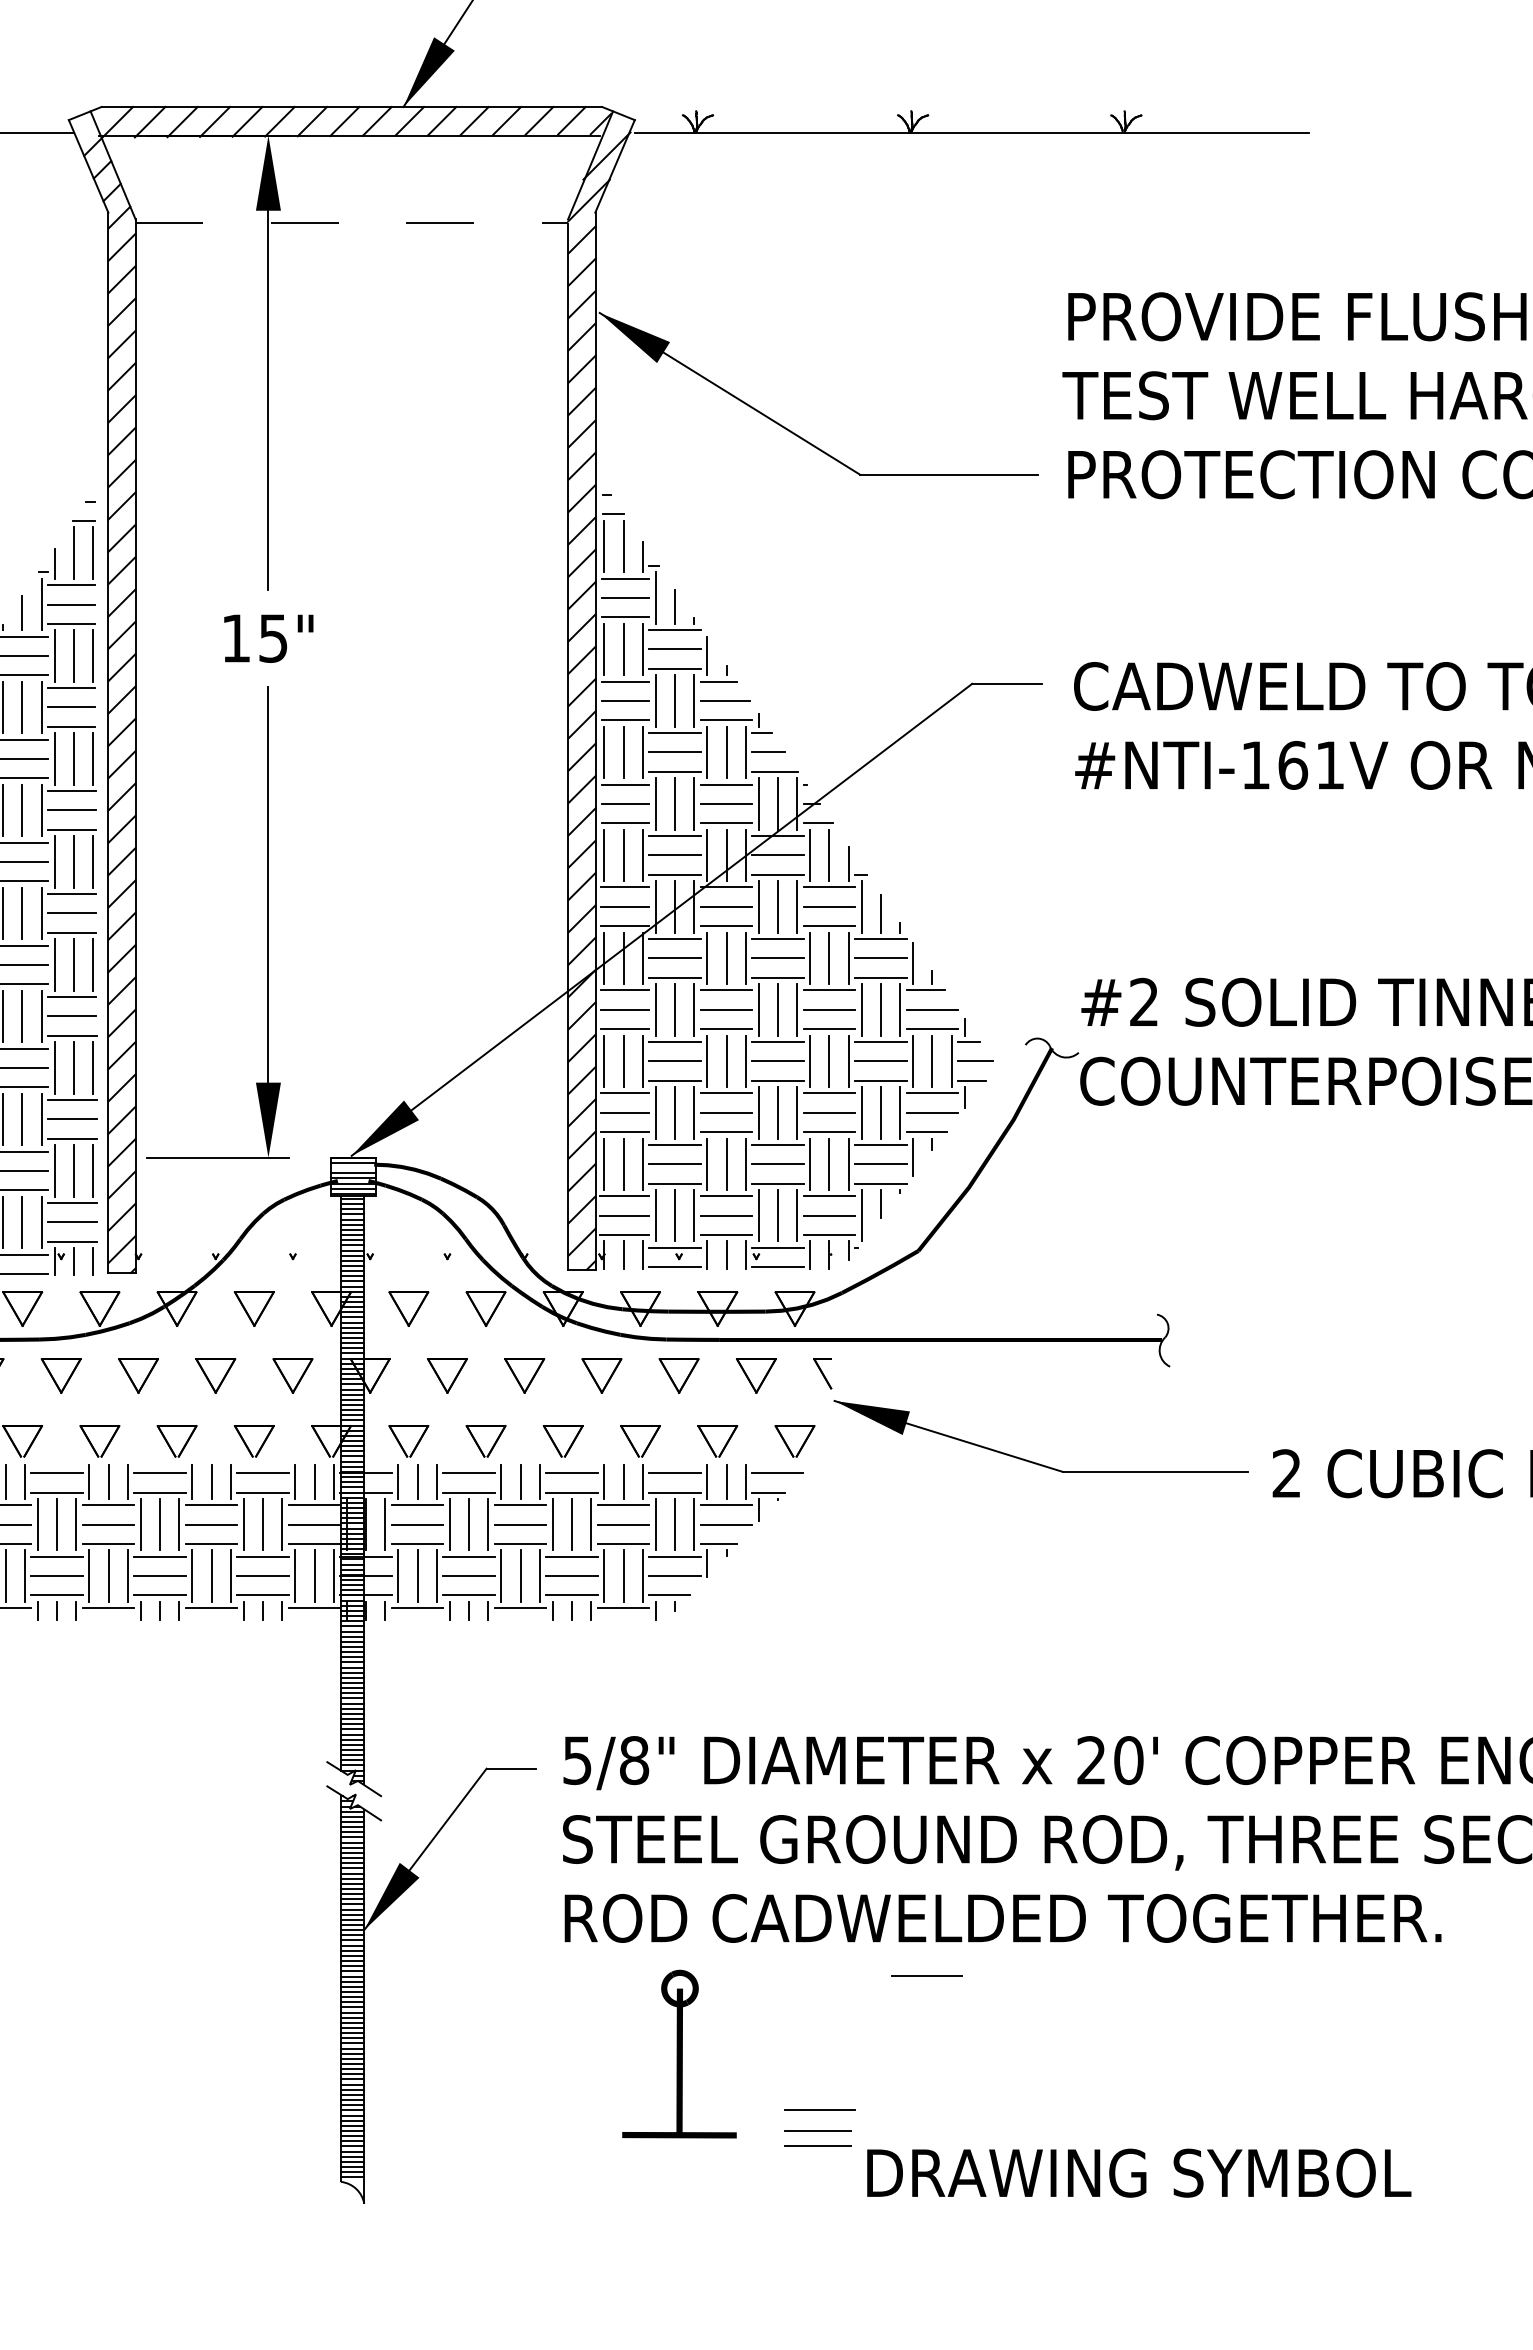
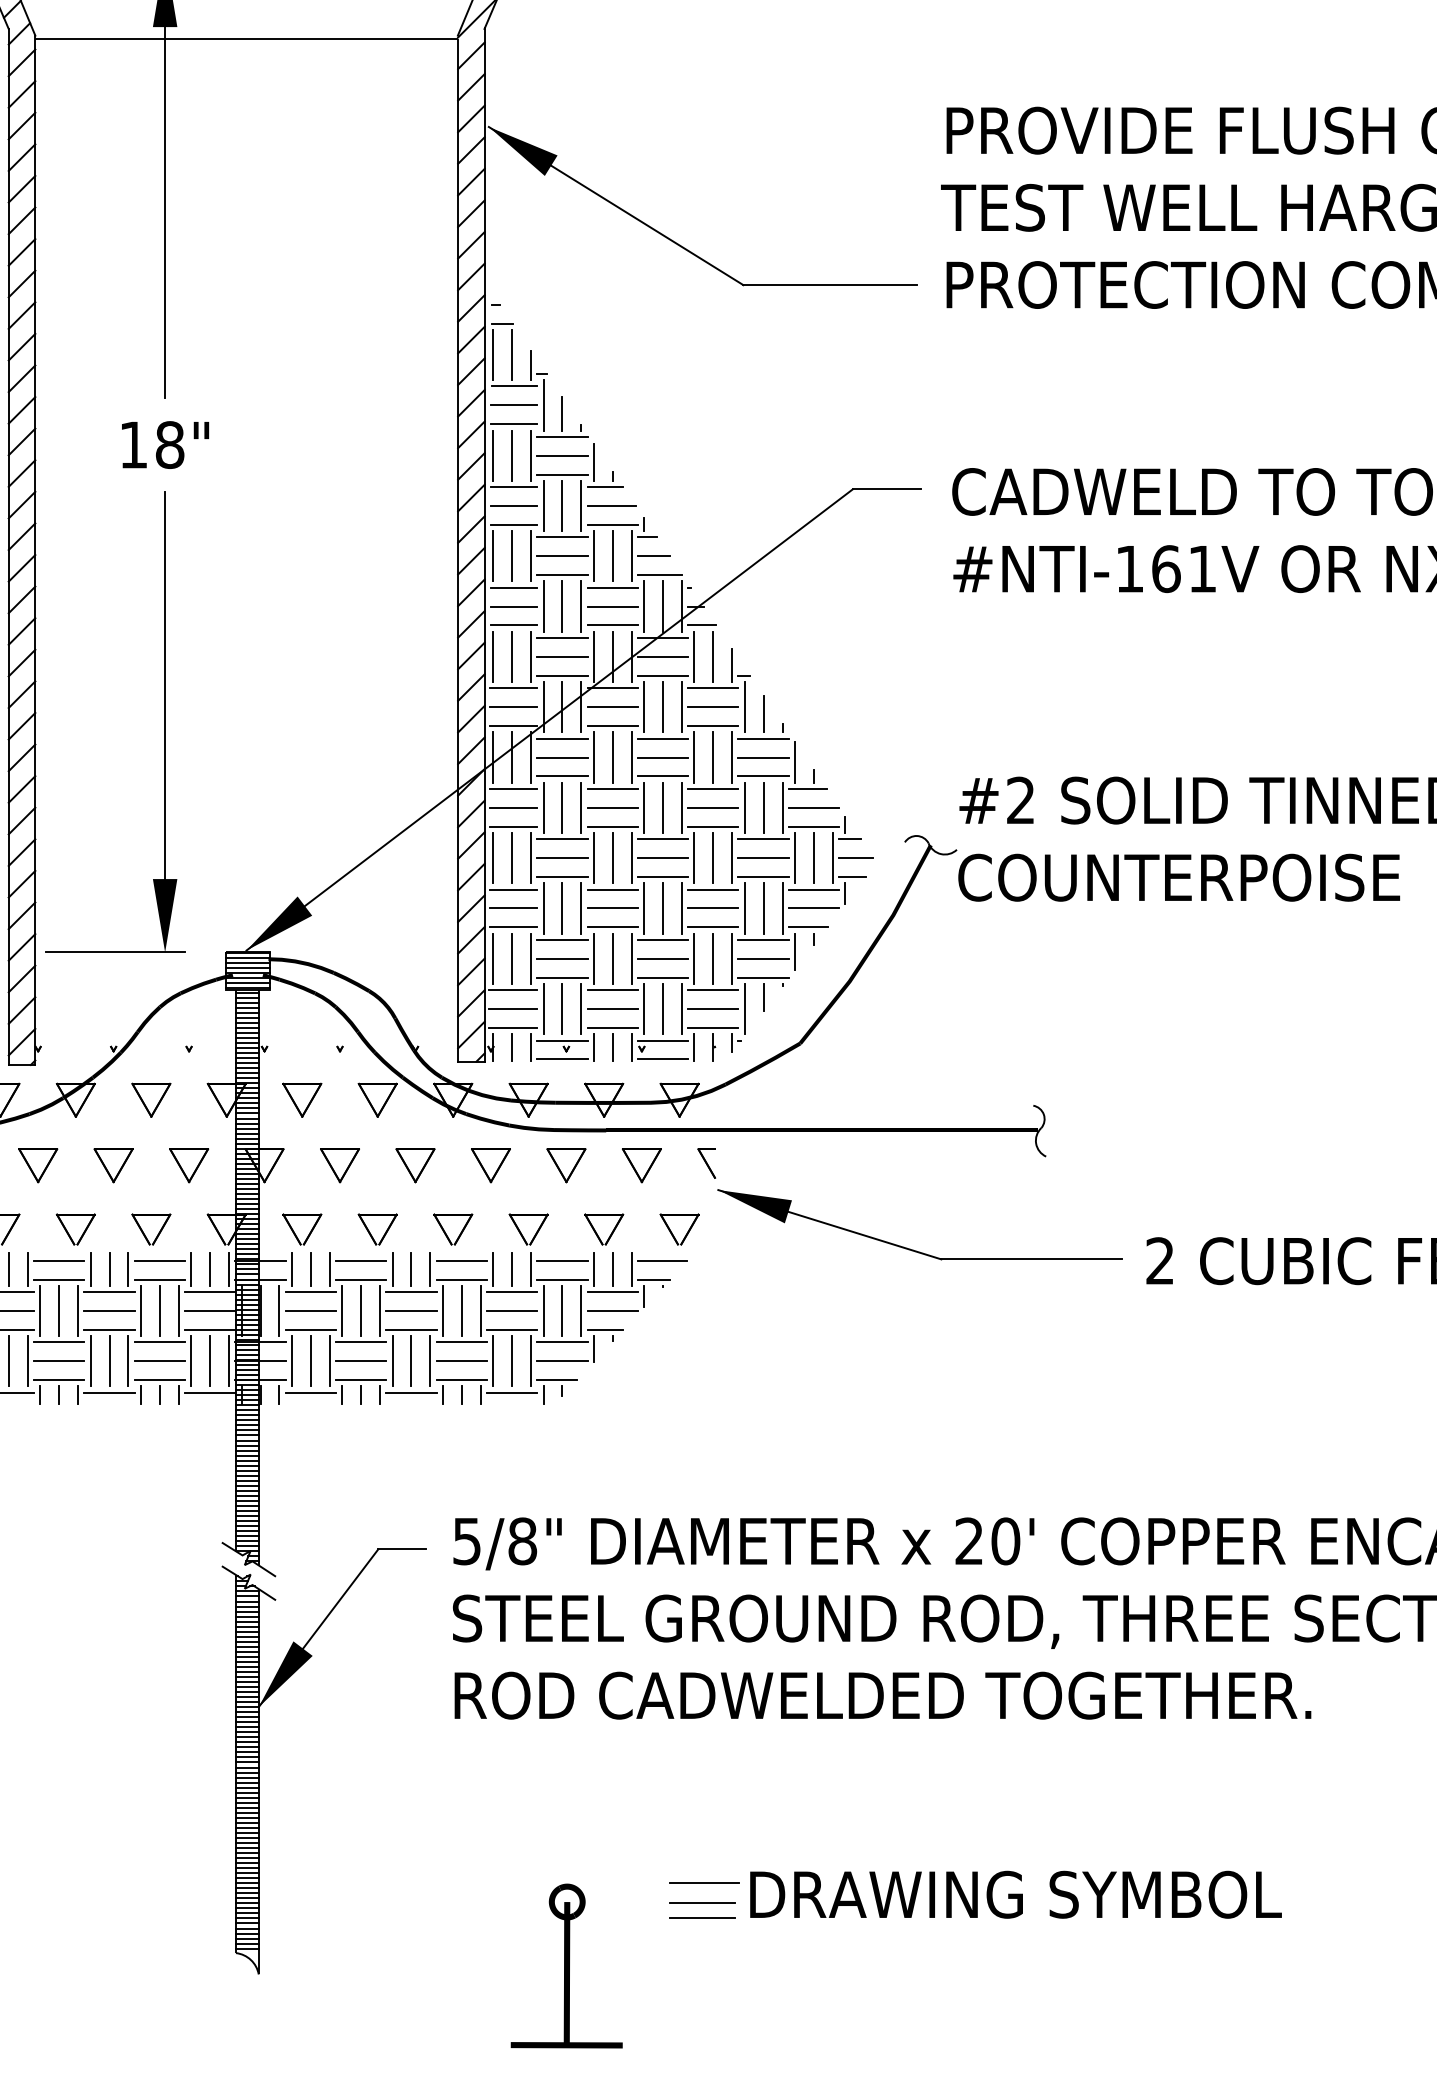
line: (352, 222) -> (247, 38), dashed -> solid
text: (273, 638) -> (170, 445), 15" -> 18"
line: (352, 1168) -> (247, 962), added
line: (926, 1975) -> (808, 1751), removed
part: (679, 2053) -> (566, 1965), moved
text: (1139, 2172) -> (1016, 1894), moved

